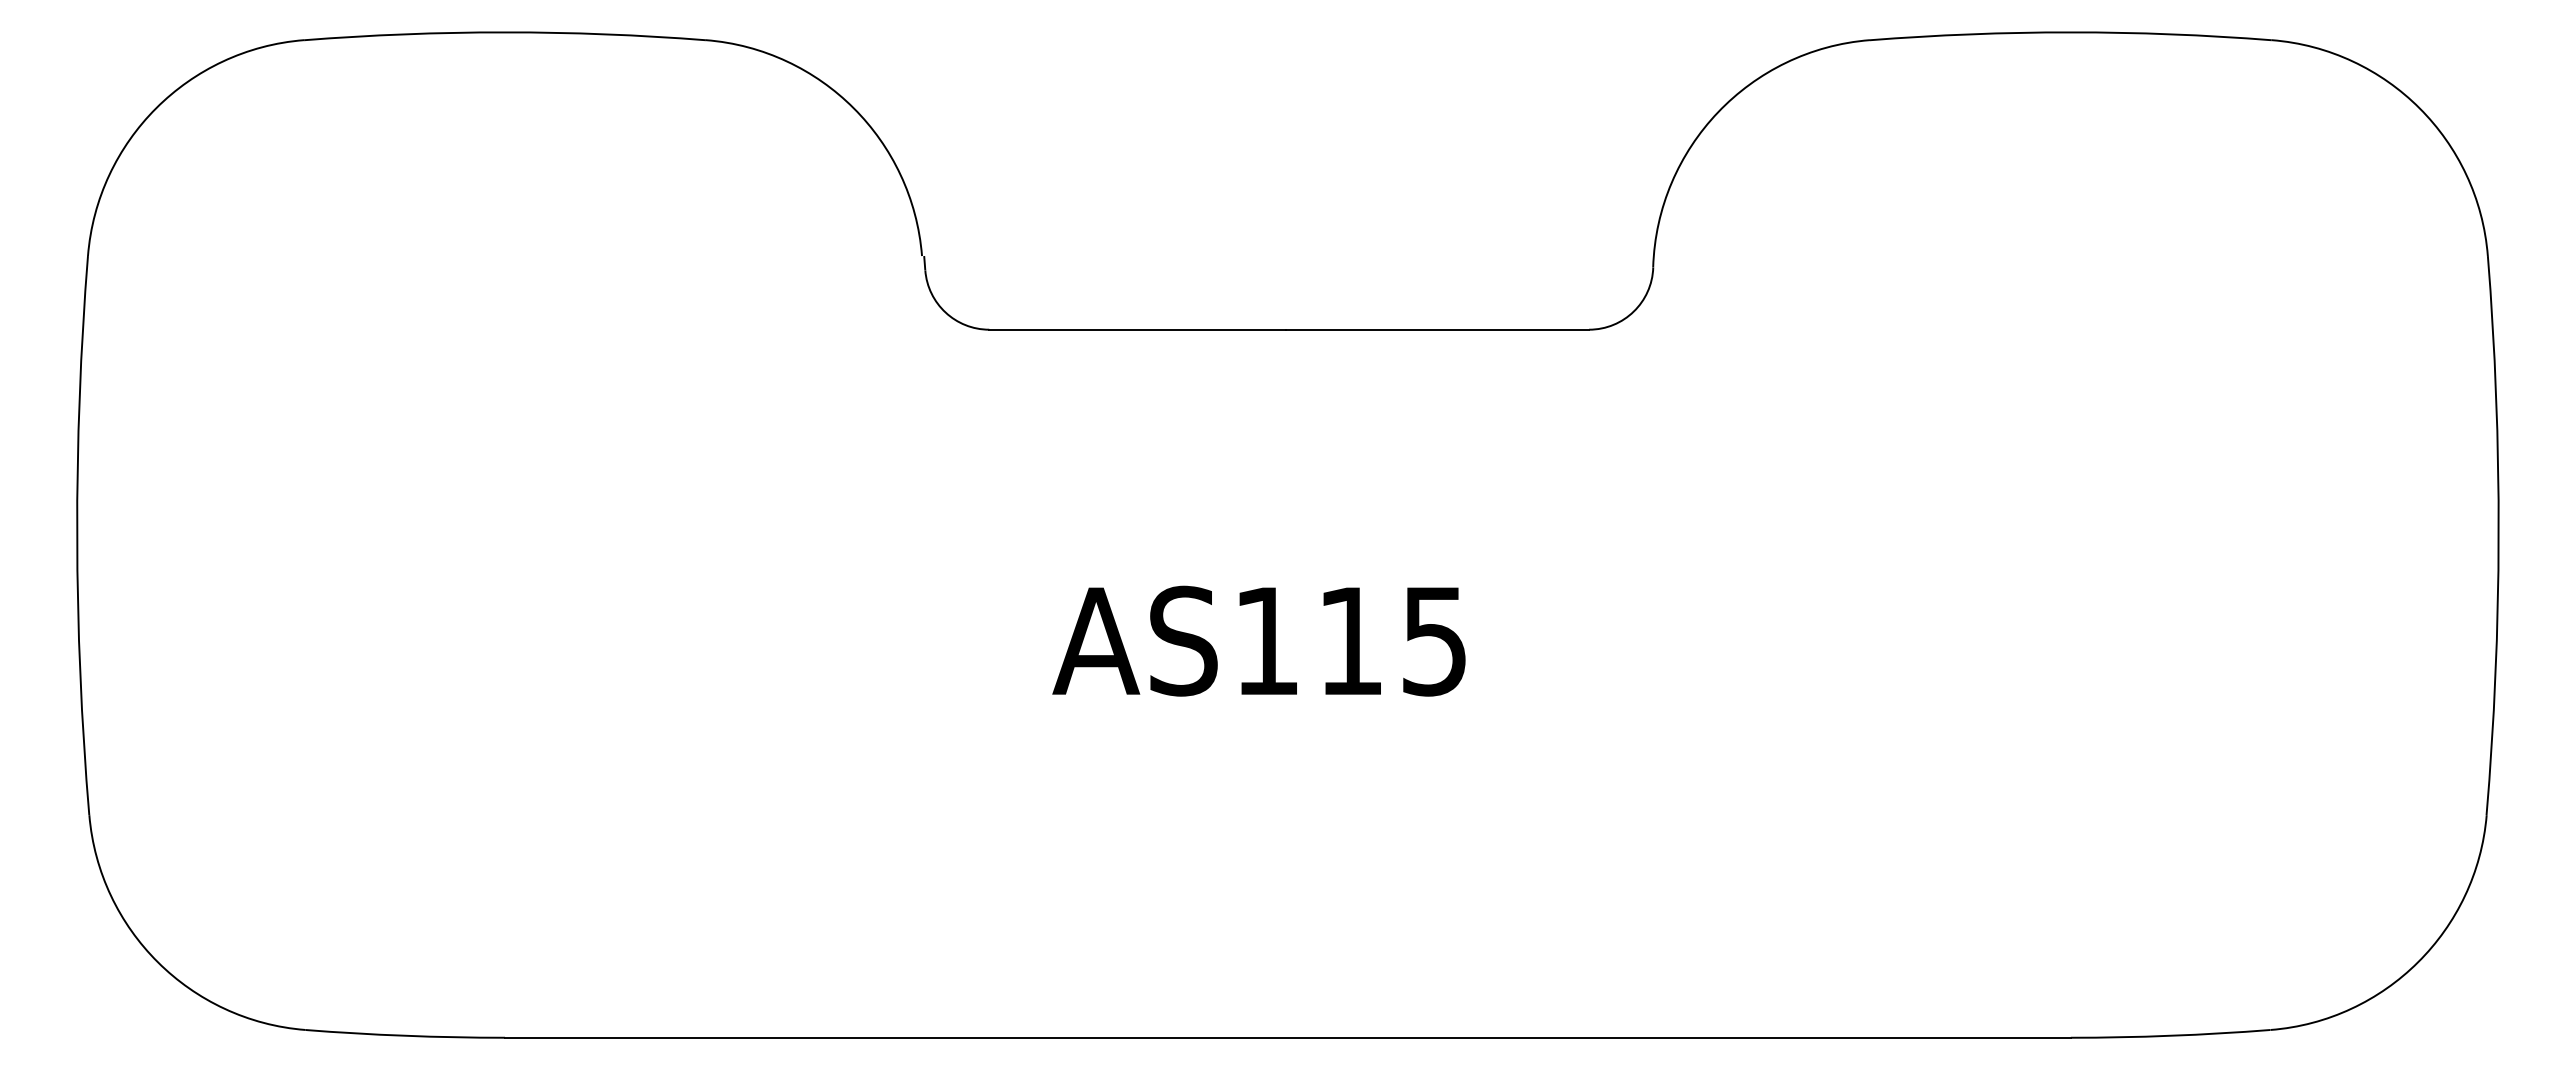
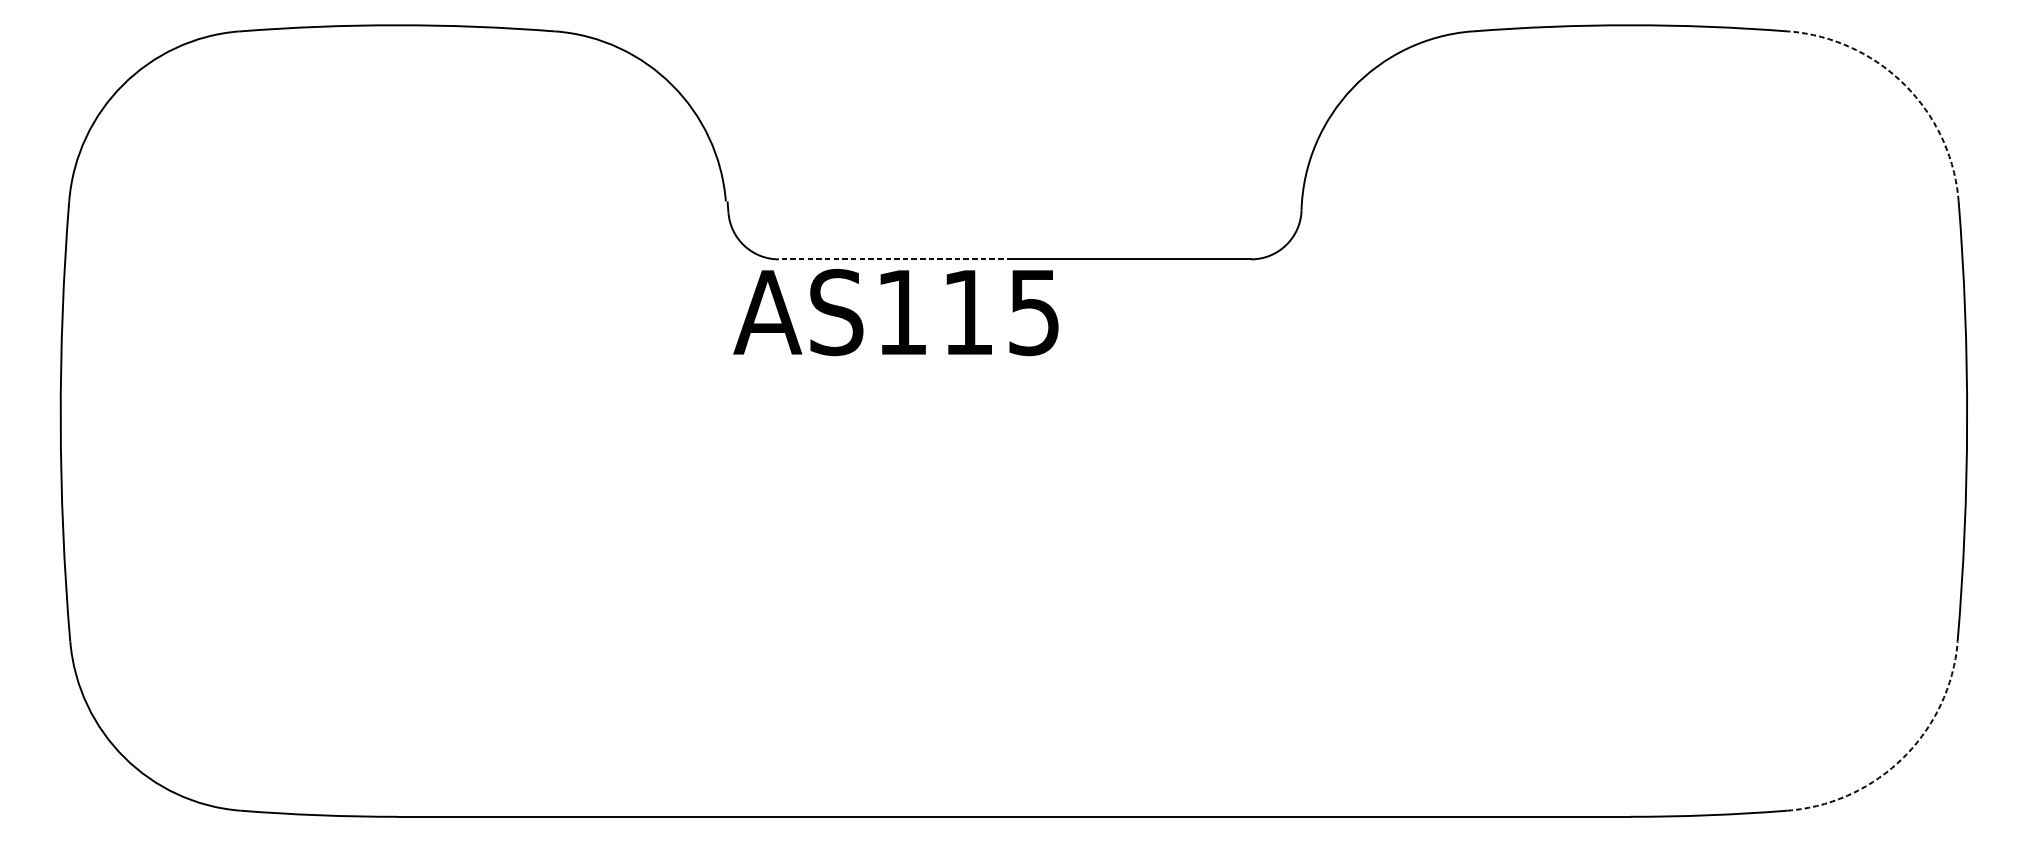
arc: (2419, 108) -> (1904, 85), solid -> dashed
line: (1137, 329) -> (895, 259), solid -> dashed
text: (1258, 640) -> (895, 311), moved
arc: (2418, 962) -> (1904, 757), solid -> dashed

